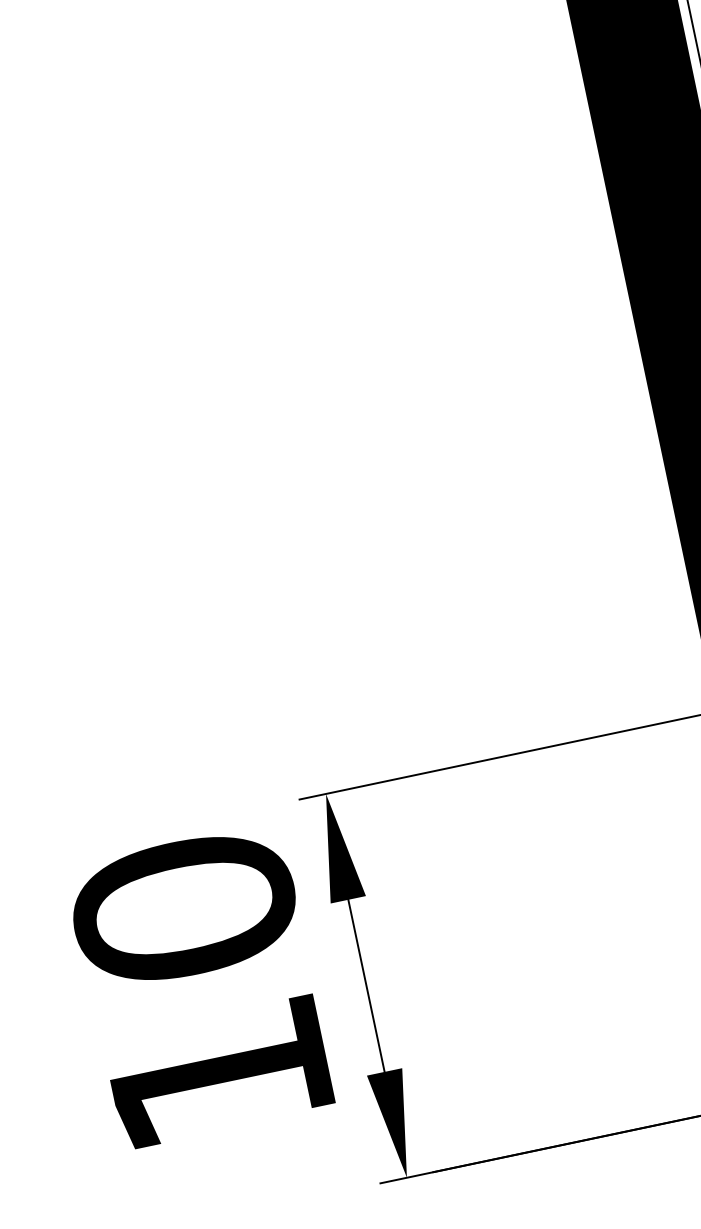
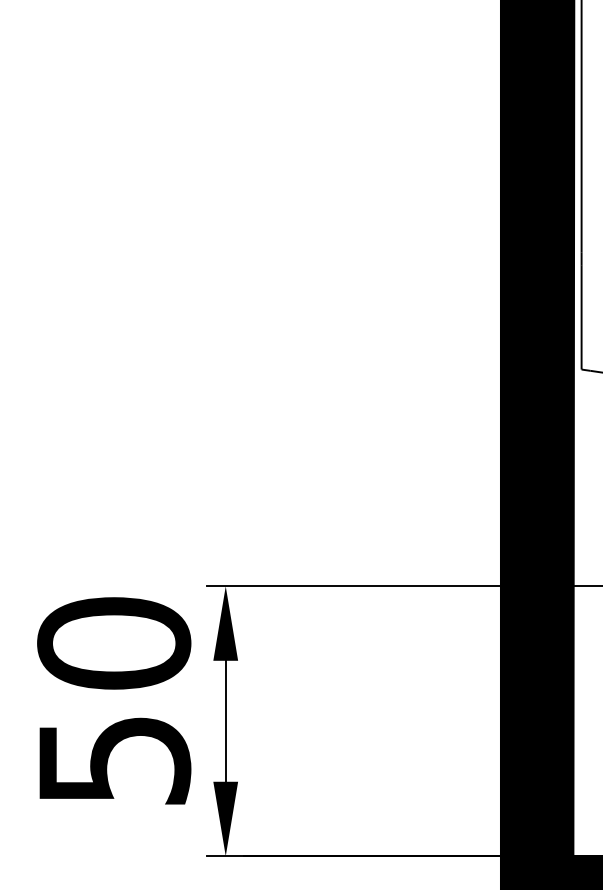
text: (221, 1074) -> (115, 760), 10 -> 50

